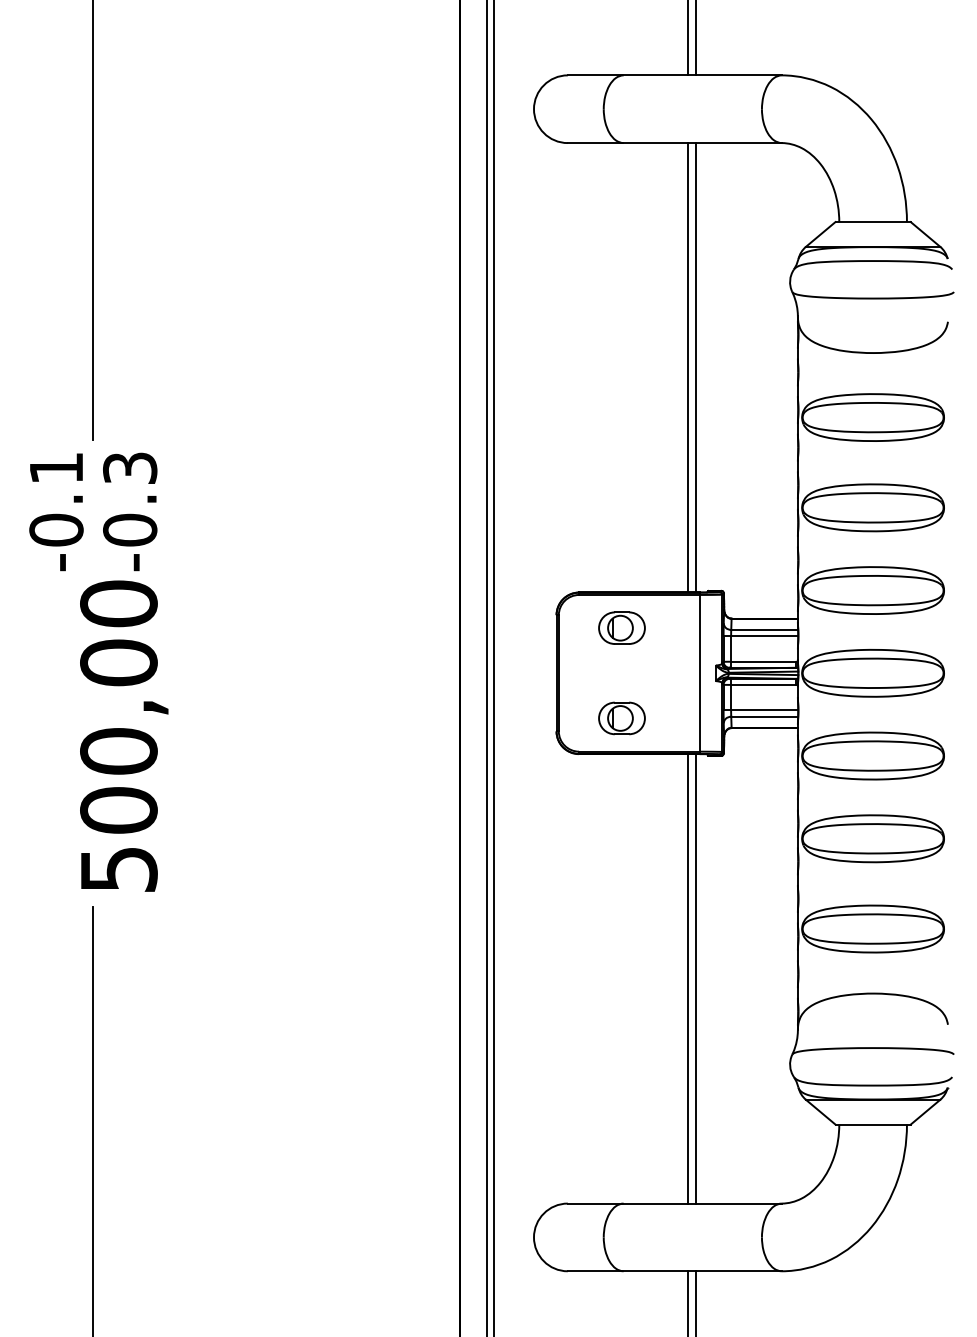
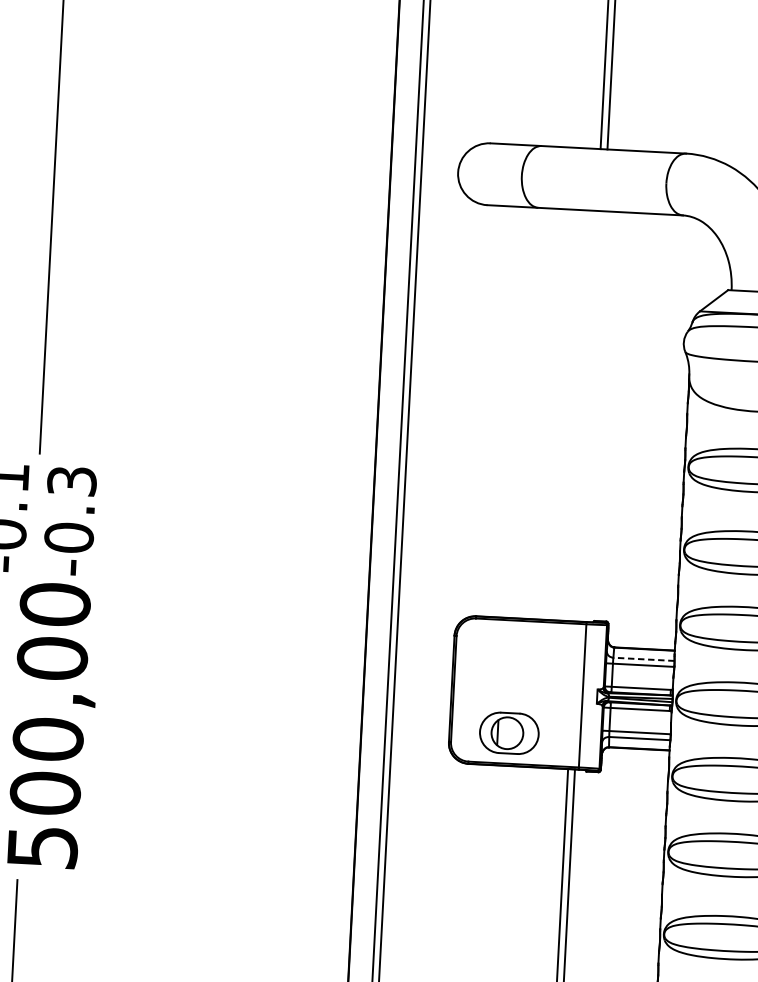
line: (688, 367) -> (586, 415), removed
line: (695, 367) -> (593, 416), removed
part: (621, 627) -> (513, 650), removed
line: (764, 629) -> (643, 658), solid -> dashed
part: (621, 718) -> (508, 733), size x1.4

